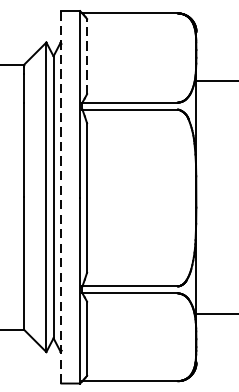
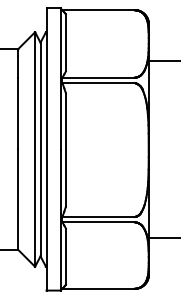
line: (86, 56) -> (65, 42), dashed -> solid
line: (61, 196) -> (46, 148), dashed -> solid

